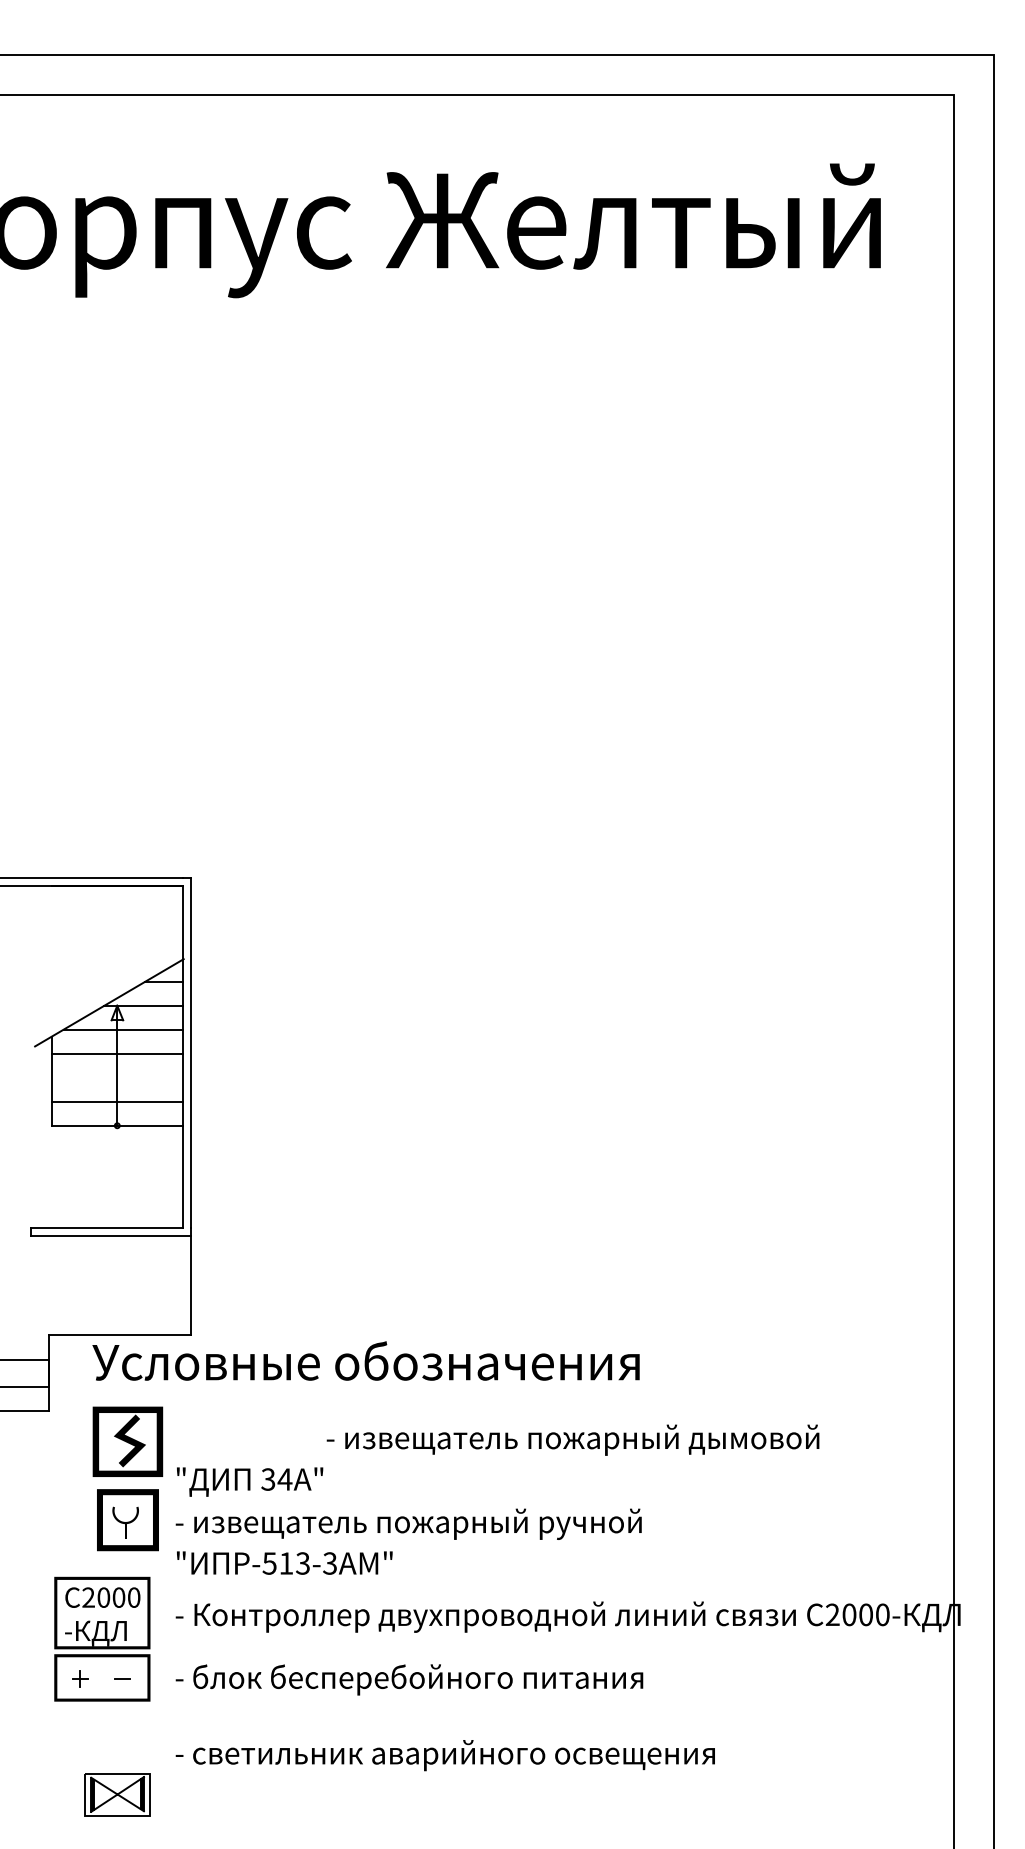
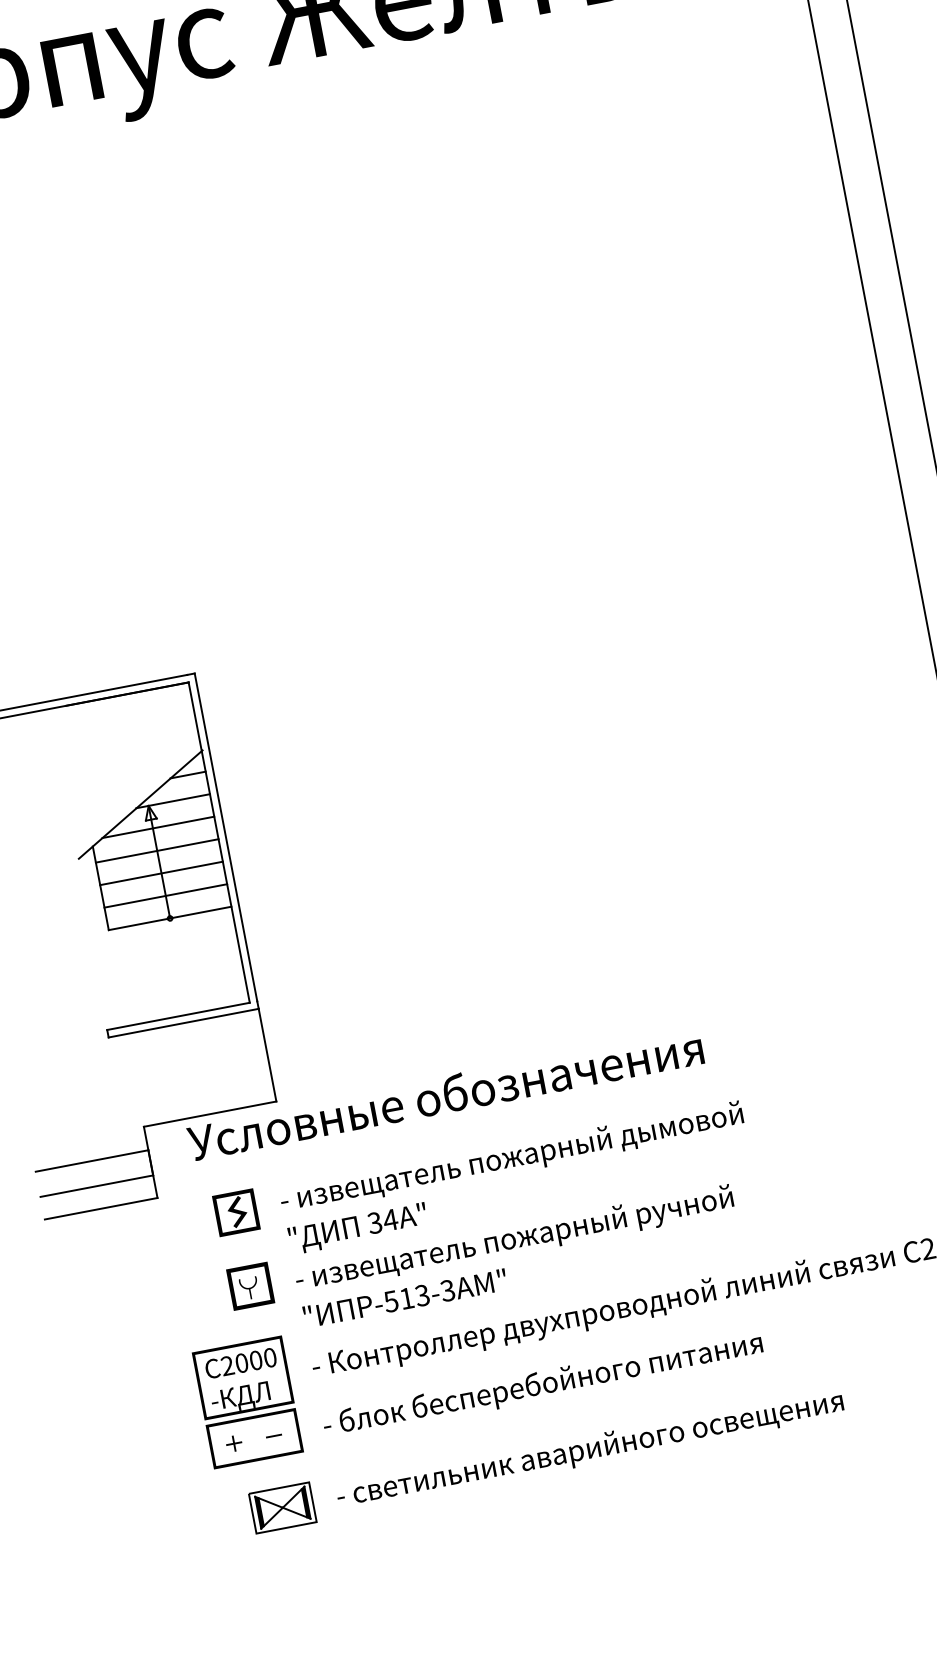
line: (116, 1077) -> (160, 873), added
text: (572, 1439) -> (511, 1158), moved
part: (127, 1441) -> (236, 1212), size x0.62
part: (127, 1520) -> (250, 1286), size x0.71
part: (117, 1794) -> (282, 1507), moved

